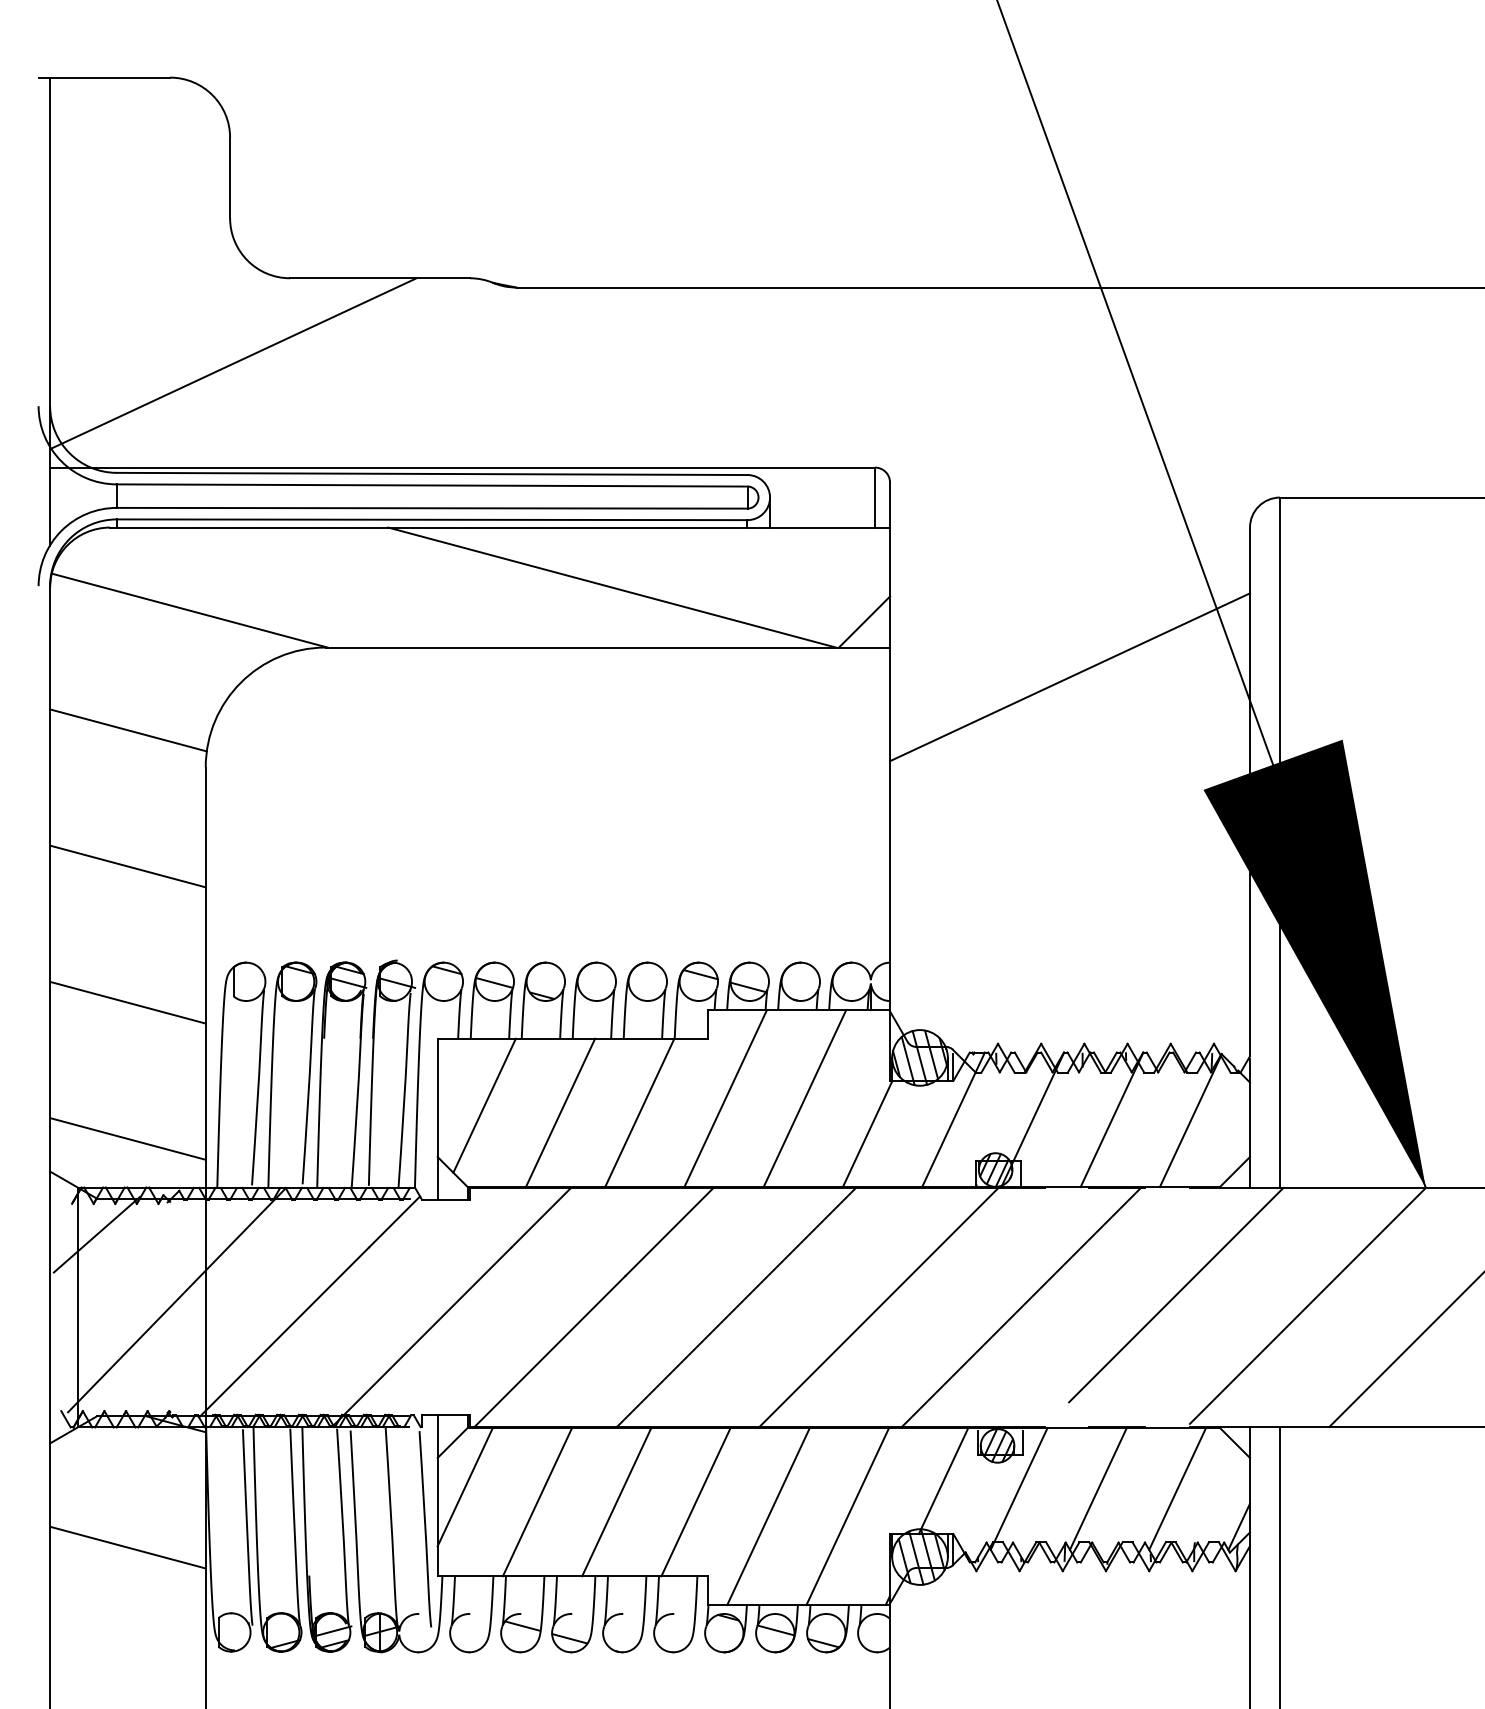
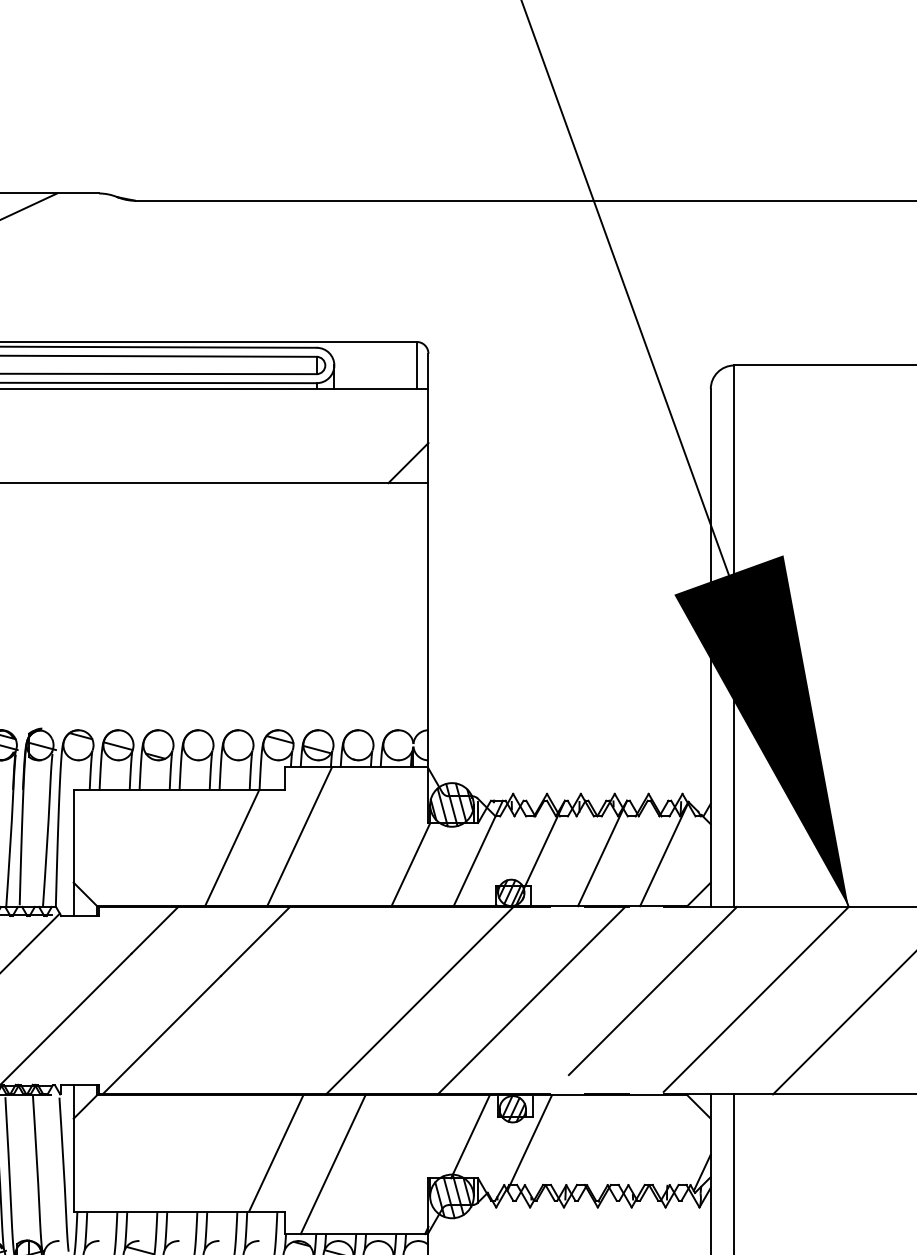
line: (612, 587) -> (210, 436), removed
line: (1070, 677) -> (570, 506), removed
line: (804, 1098) -> (361, 836), removed
line: (484, 1105) -> (110, 842), removed
line: (560, 1112) -> (170, 847), removed
line: (735, 1307) -> (307, 1000), removed
line: (464, 1486) -> (94, 1141), removed
line: (1097, 1488) -> (591, 1142), removed
line: (1177, 1488) -> (653, 1142), removed
line: (537, 1501) -> (151, 1152), removed
line: (616, 1501) -> (213, 1152), removed
line: (847, 1516) -> (395, 1164), removed

